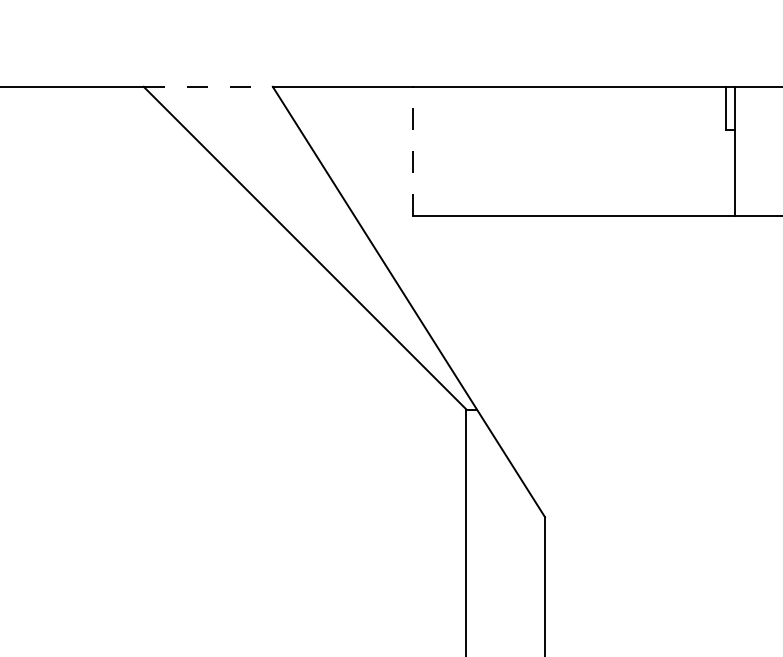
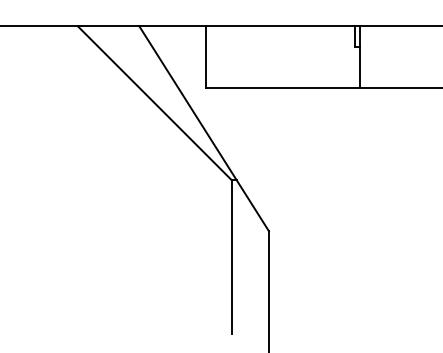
line: (207, 86) -> (108, 26), dashed -> solid
line: (411, 152) -> (205, 57), dashed -> solid

